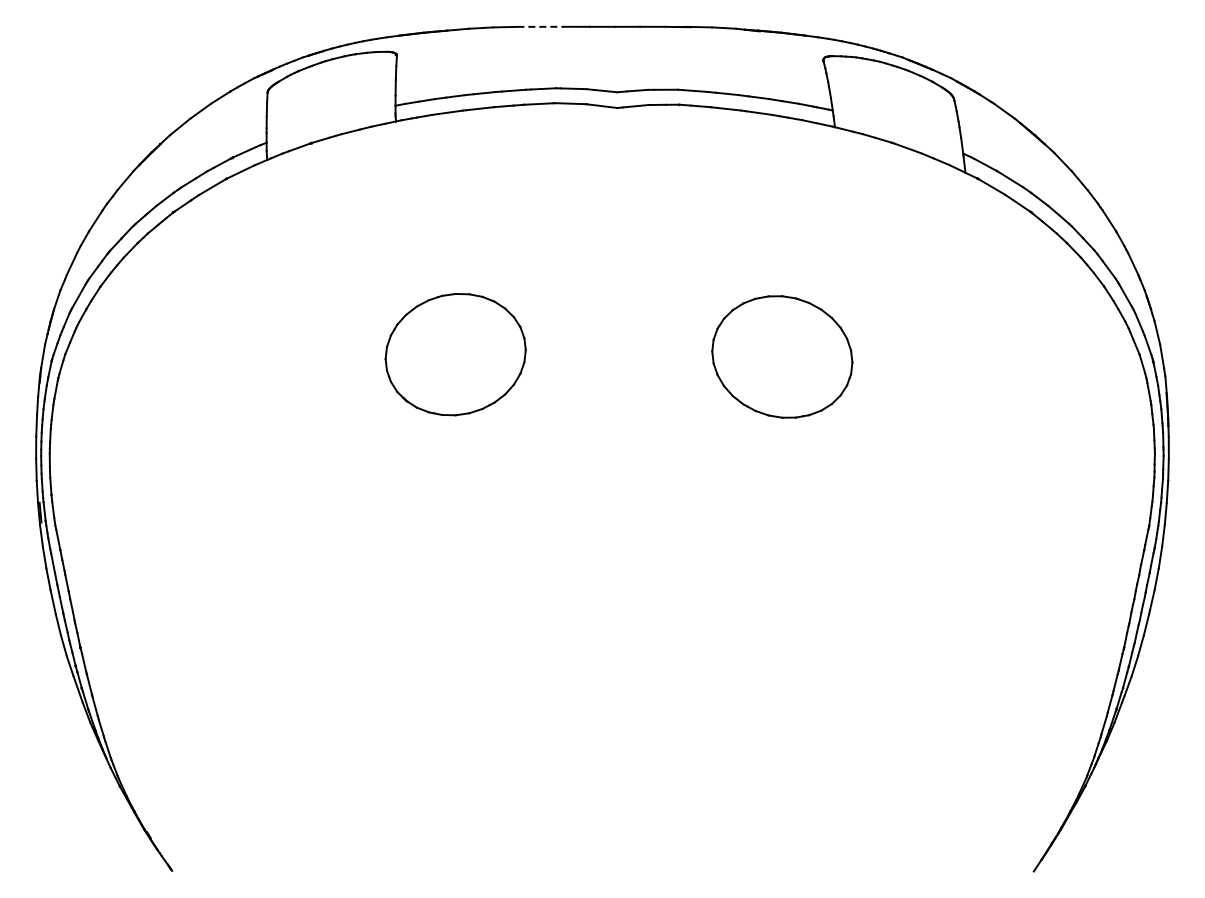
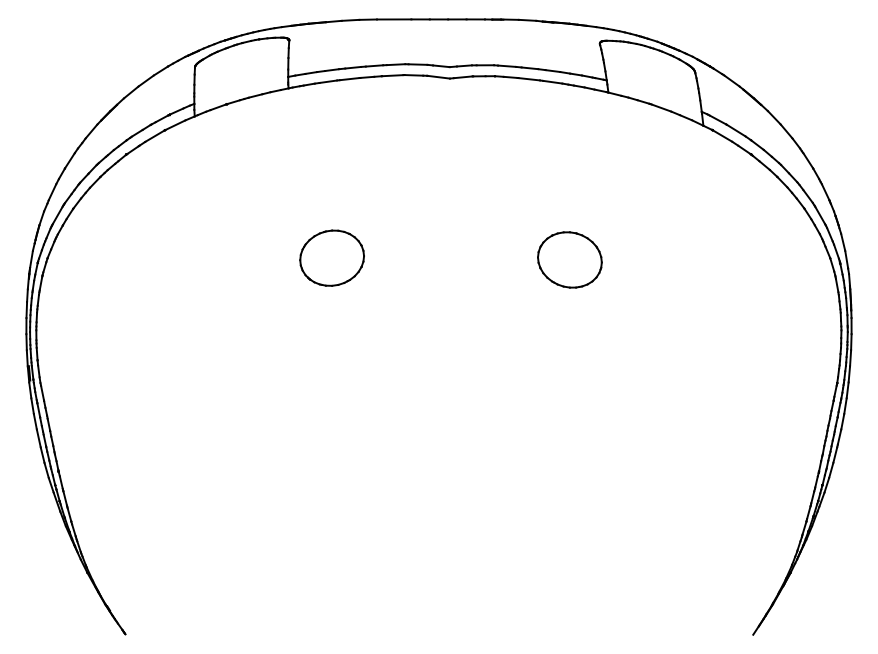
line: (541, 26) -> (394, 19), dashed -> solid
part: (455, 354) -> (331, 258), size x0.62
part: (781, 356) -> (569, 259), size x0.62

